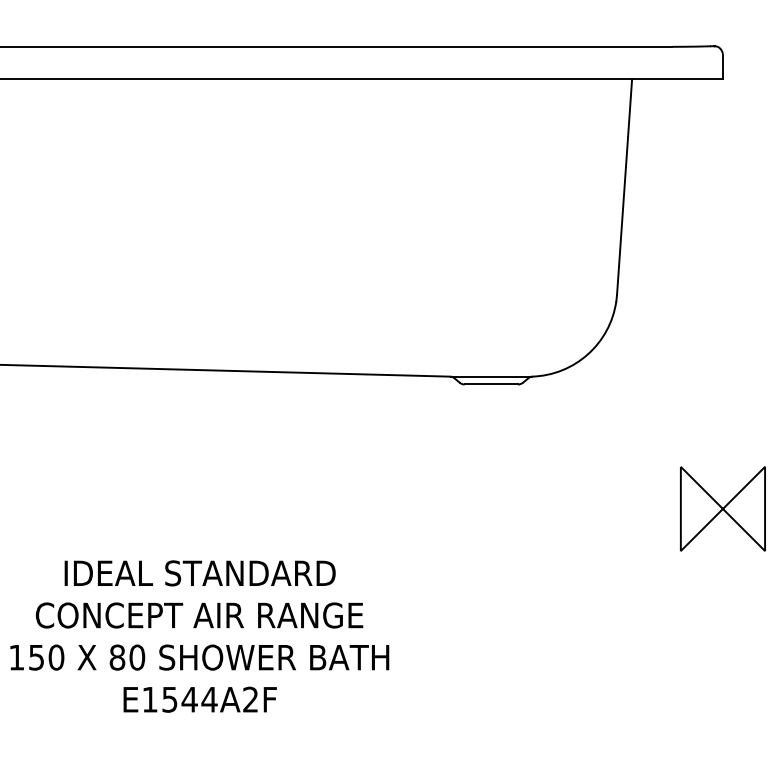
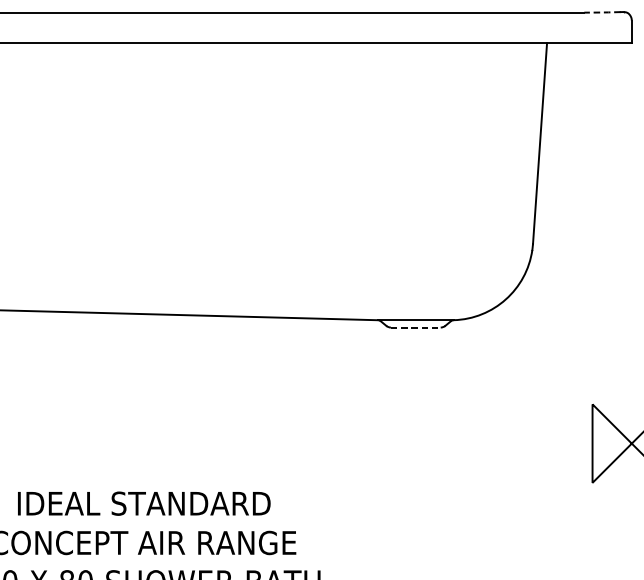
line: (691, 46) -> (602, 12), solid -> dashed
line: (491, 384) -> (415, 327), solid -> dashed

